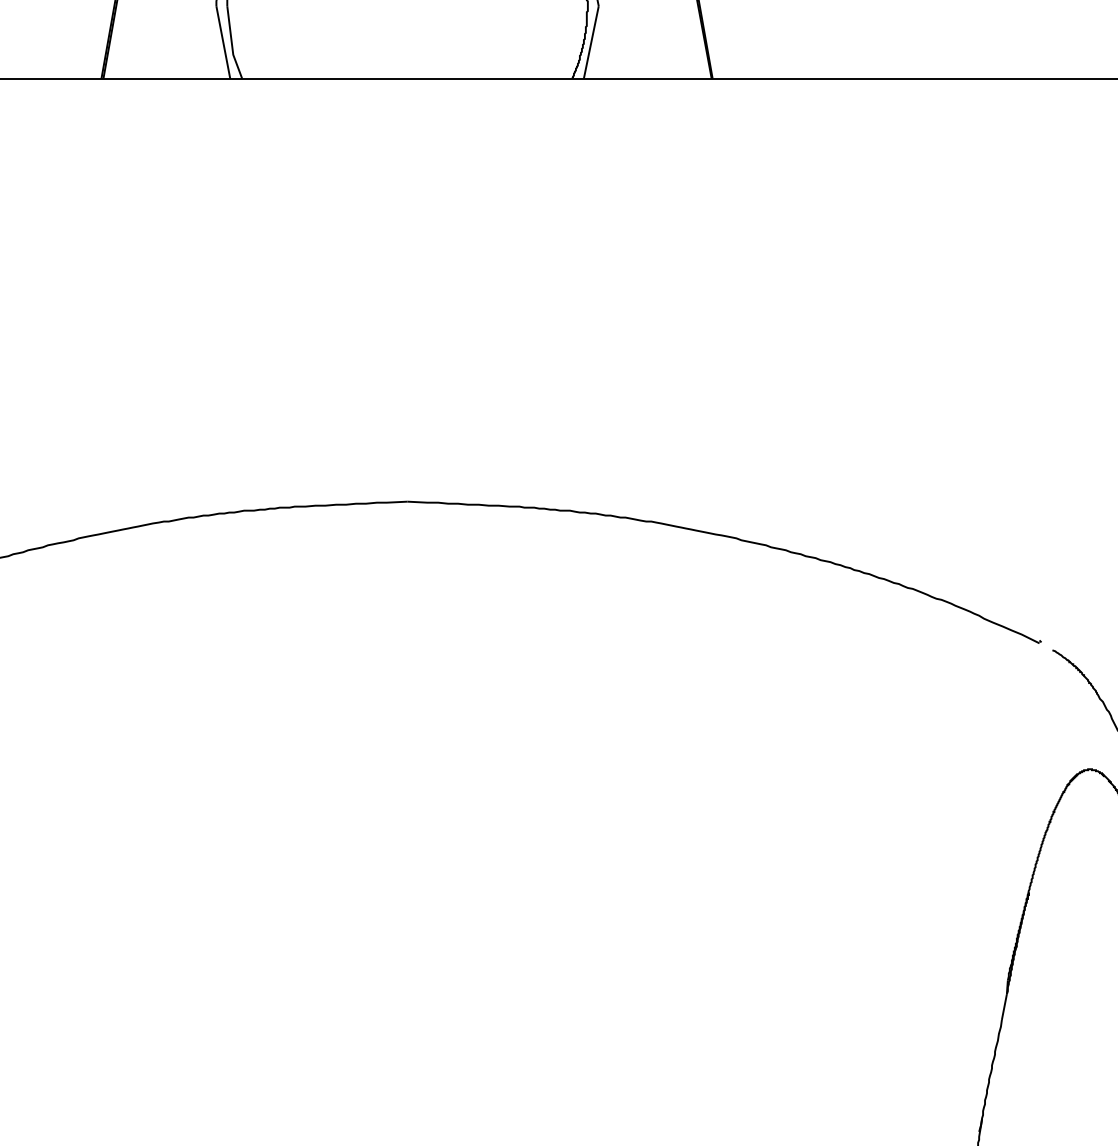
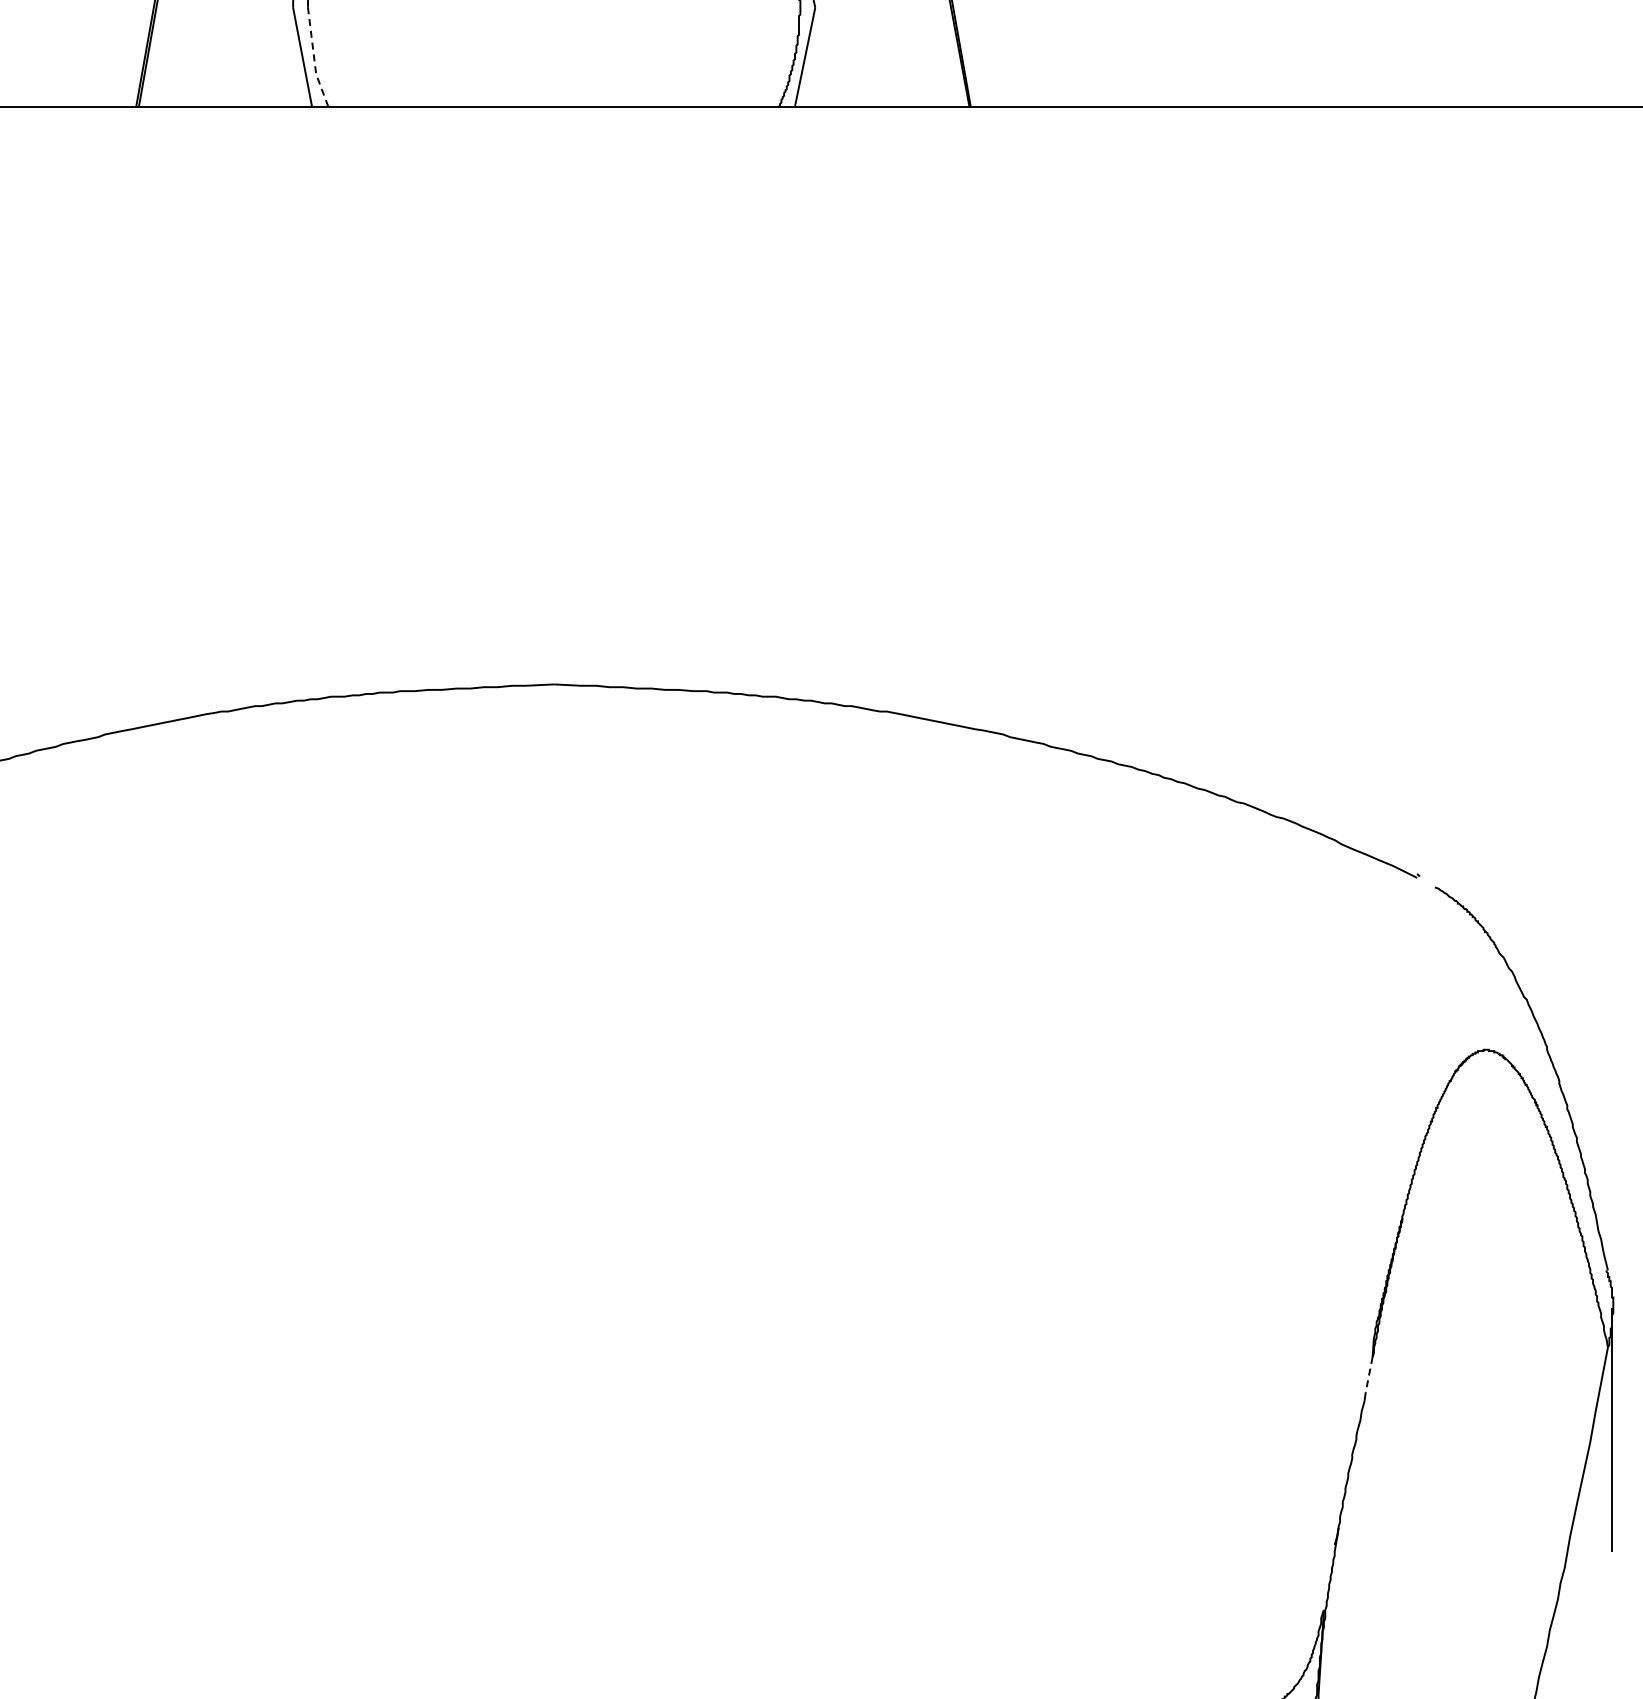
line: (232, 43) -> (314, 58), solid -> dashed
line: (1004, 1007) -> (1369, 1374), solid -> dashed

